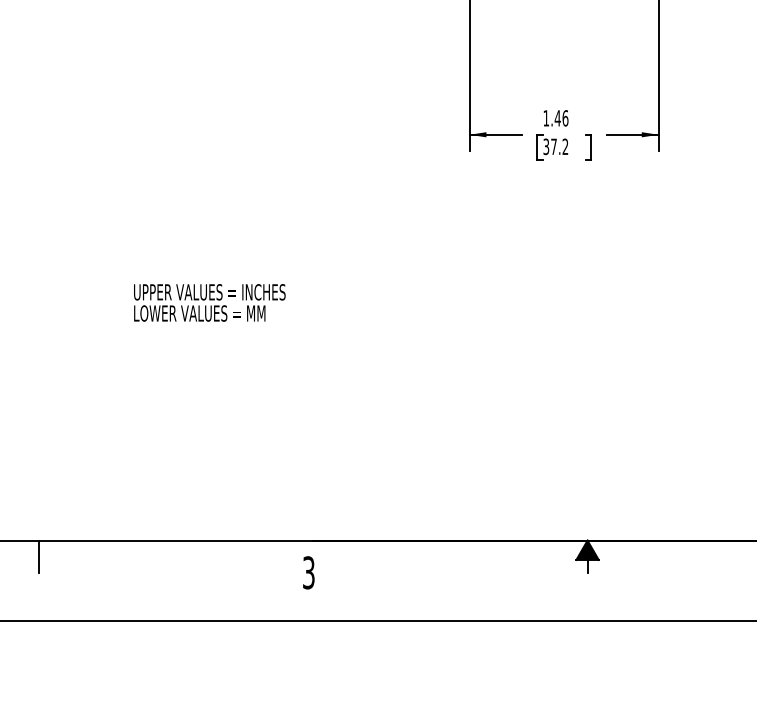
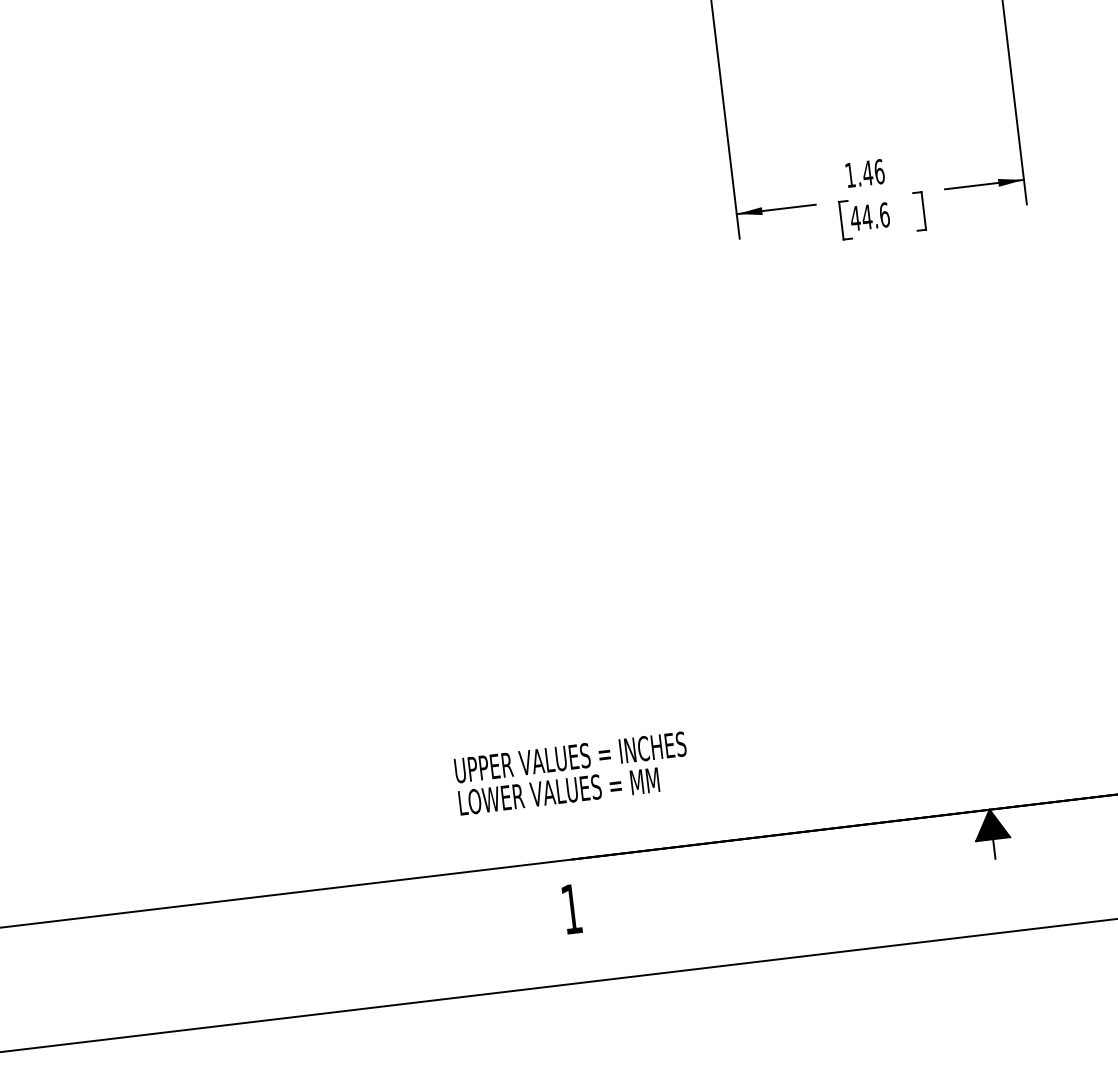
text: (555, 146) -> (869, 216), 37.2 -> 44.6
text: (209, 302) -> (571, 773), moved
line: (38, 556) -> (157, 933), removed
text: (308, 572) -> (571, 908), 3 -> 1

